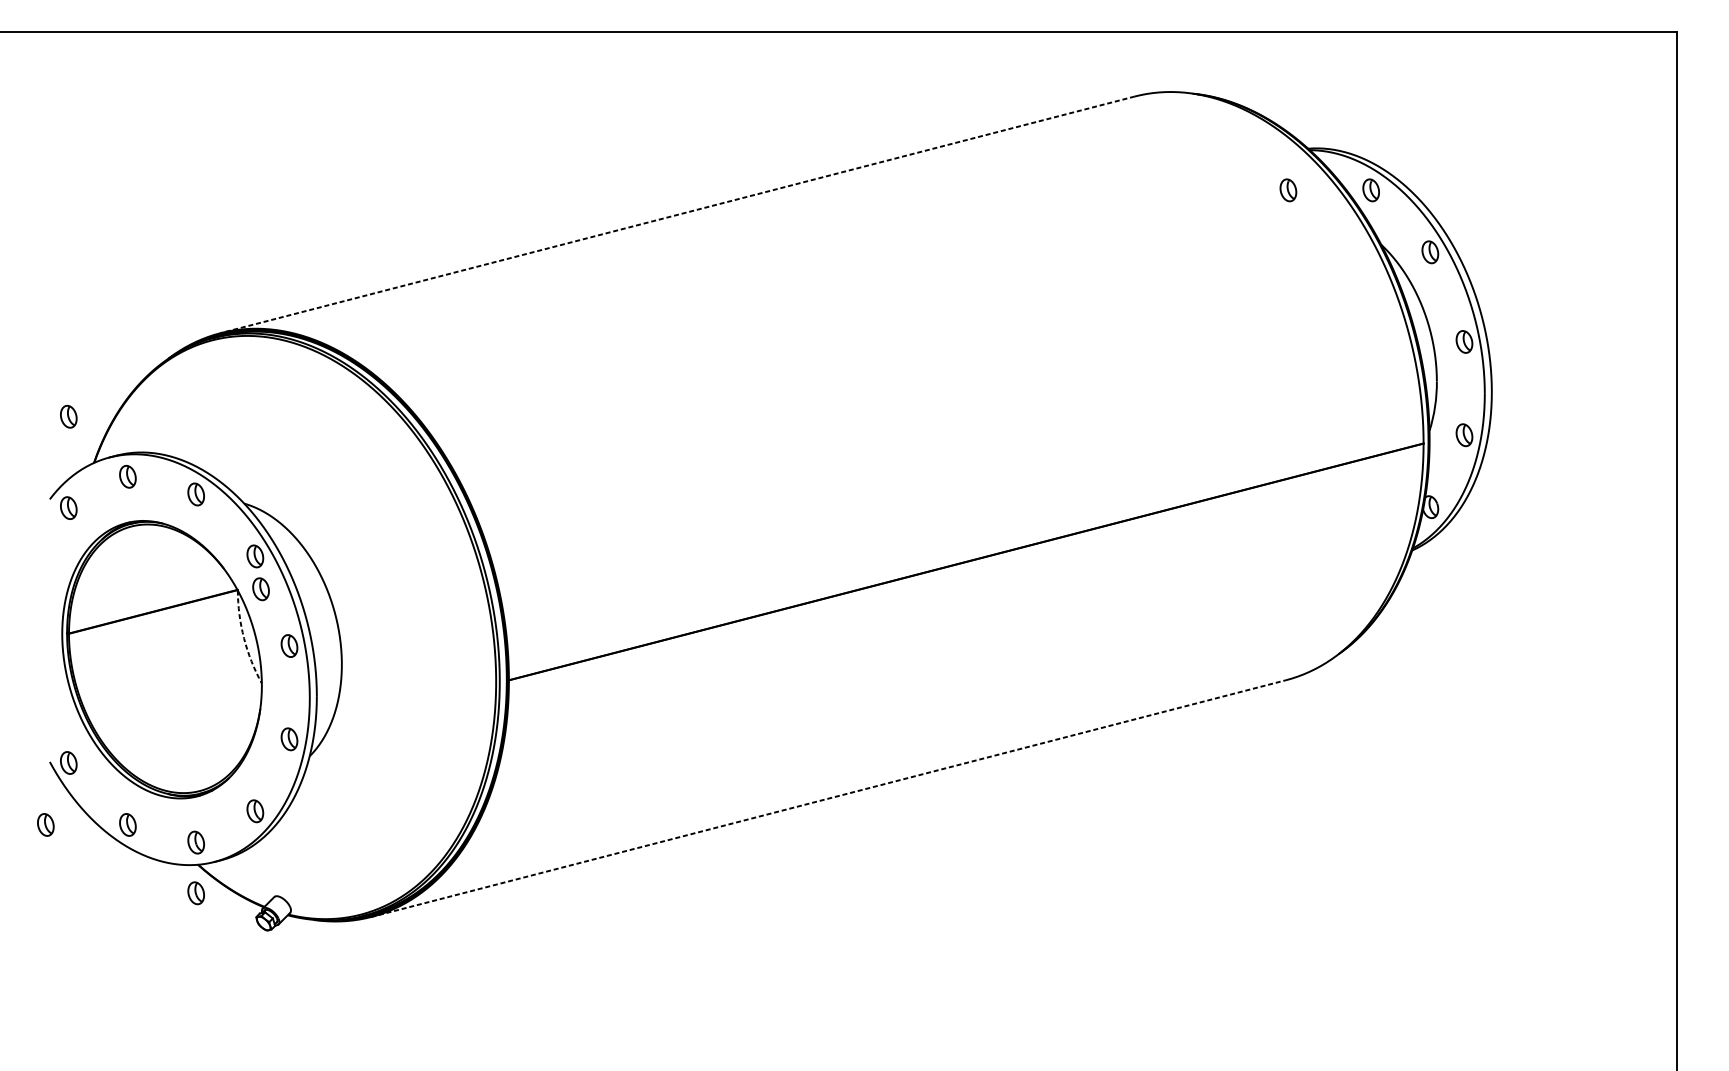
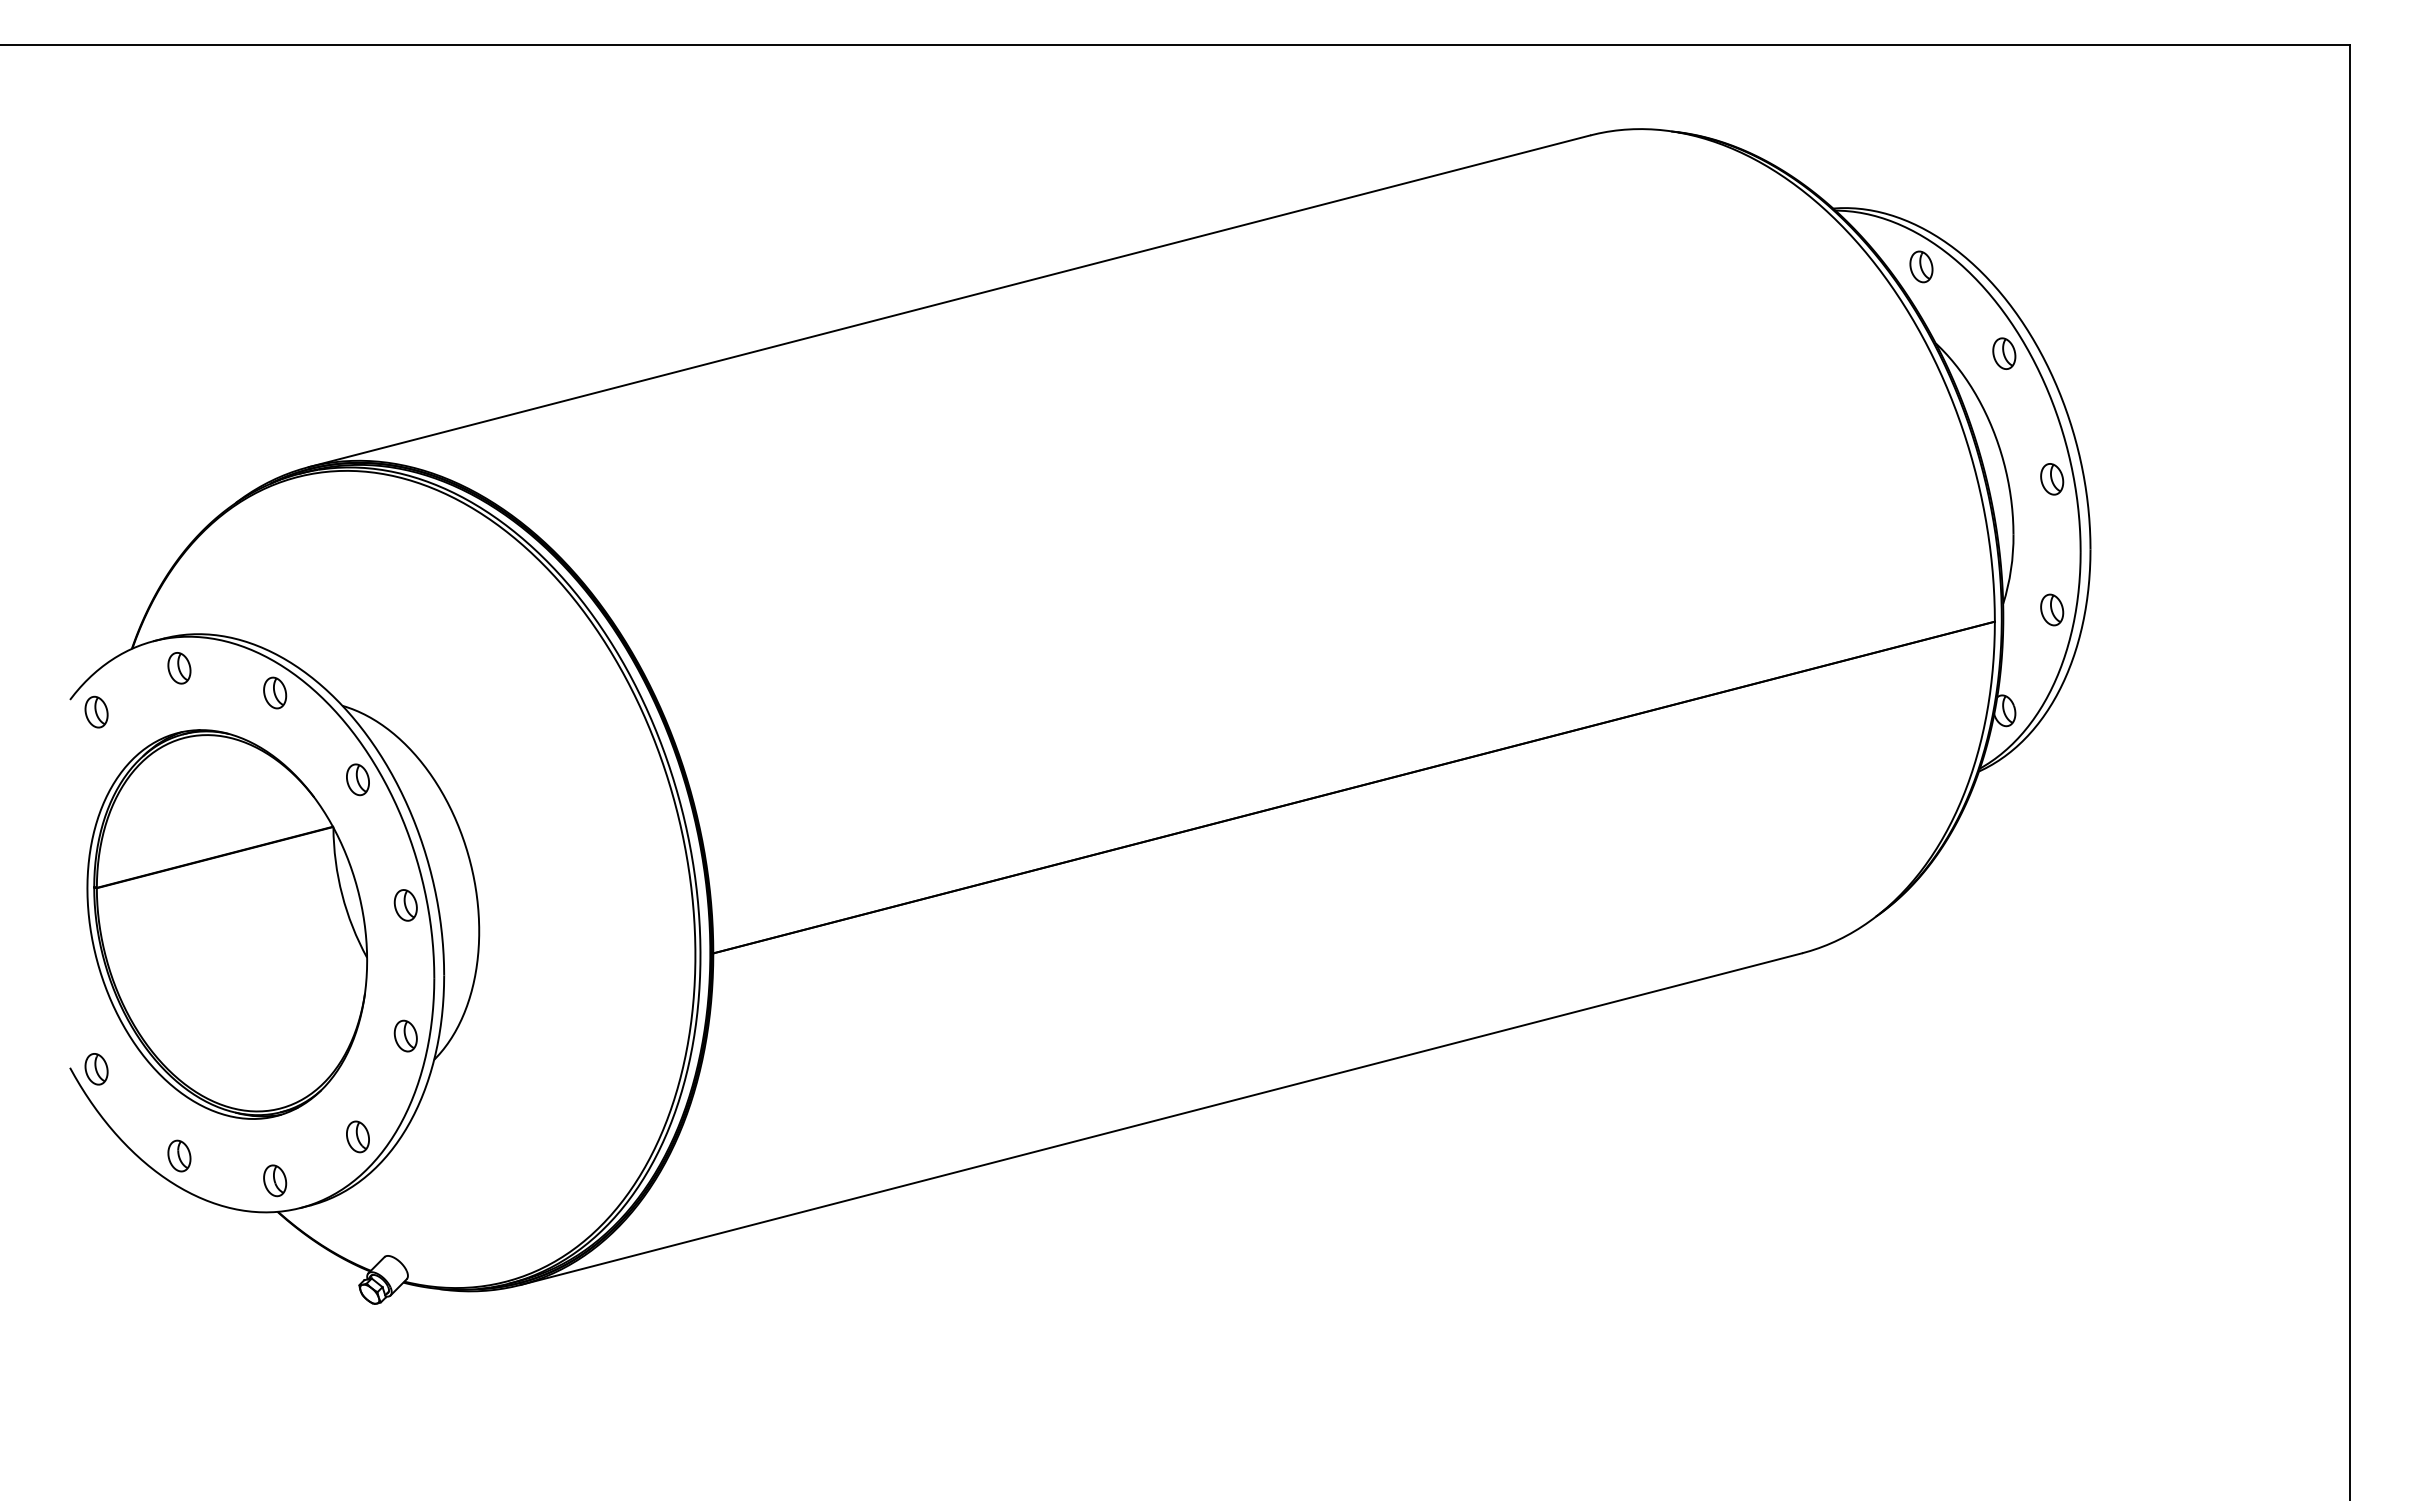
part: (1288, 190) -> (1805, 266), removed
line: (677, 215) -> (949, 301), dashed -> solid
part: (68, 416) -> (96, 583), removed
part: (260, 589) -> (365, 825), removed
arc: (244, 638) -> (342, 894), dashed -> solid
line: (828, 798) -> (1161, 1119), dashed -> solid
part: (45, 824) -> (64, 1155), removed
part: (196, 893) -> (275, 1251), removed

